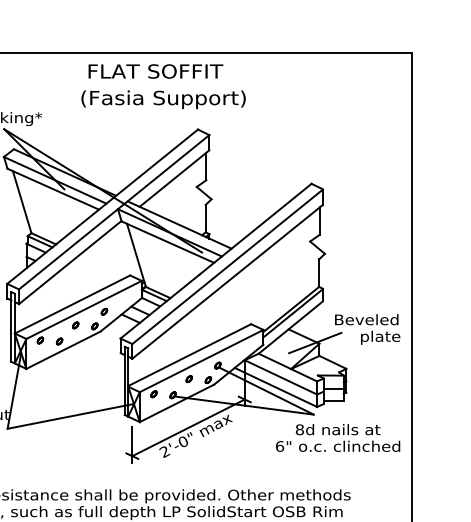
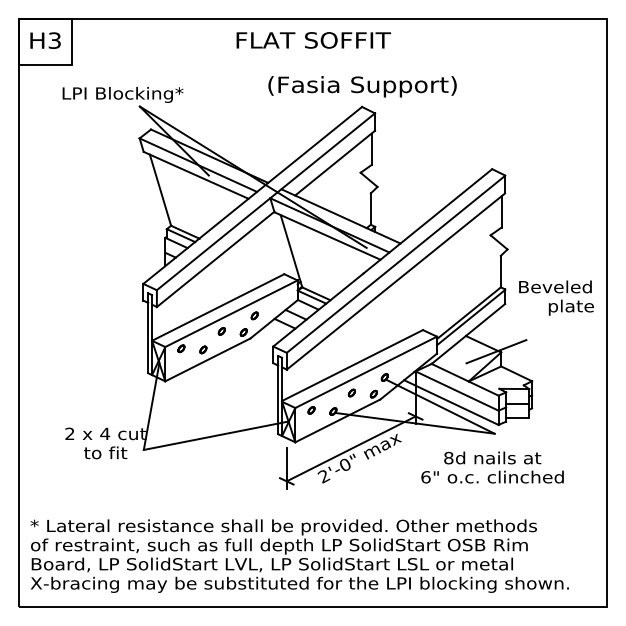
text: (163, 99) -> (362, 86), moved
text: (367, 328) -> (556, 297), moved
text: (337, 437) -> (492, 467), moved

